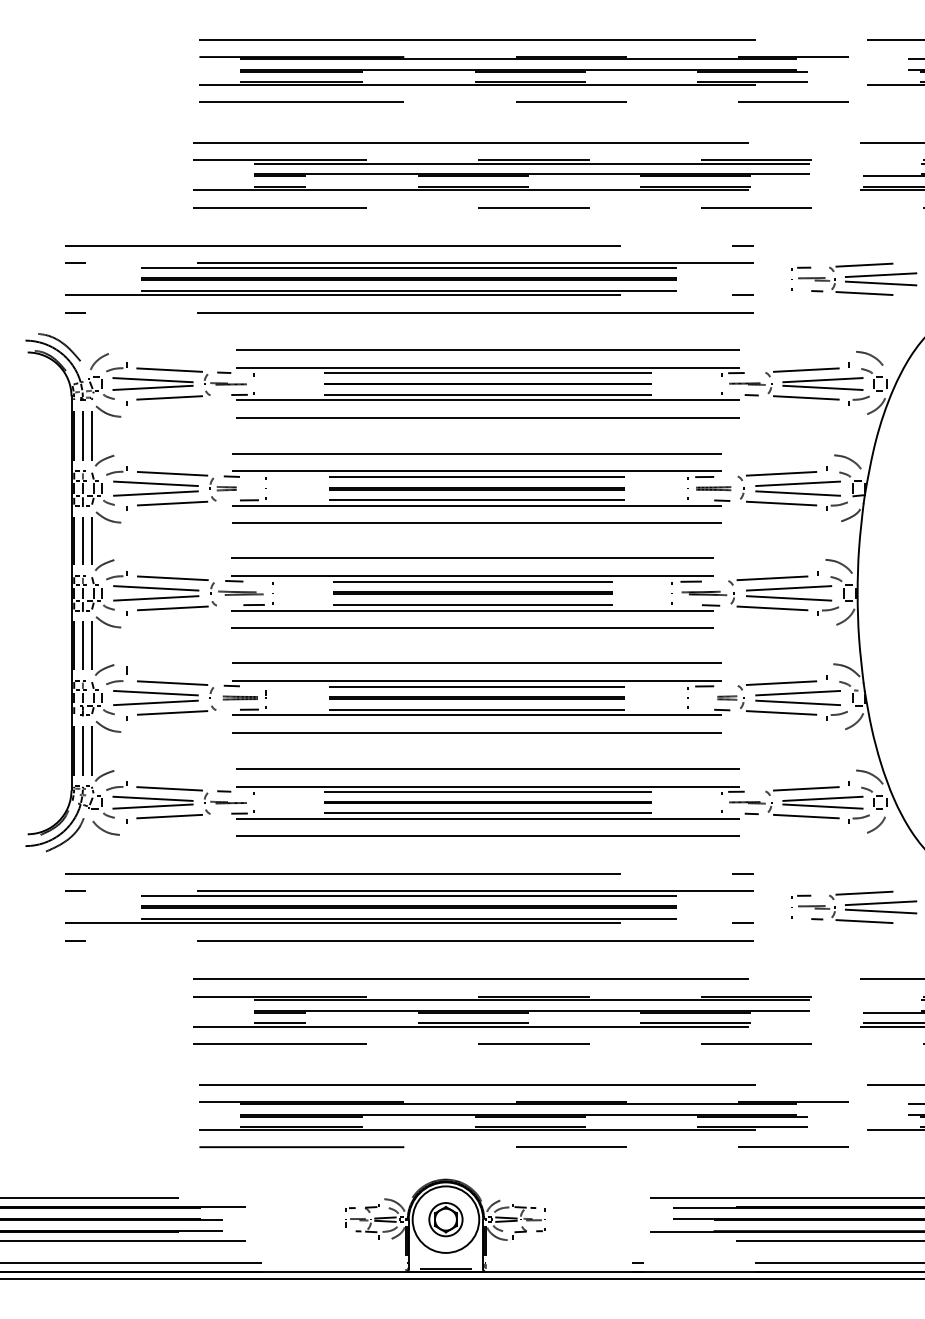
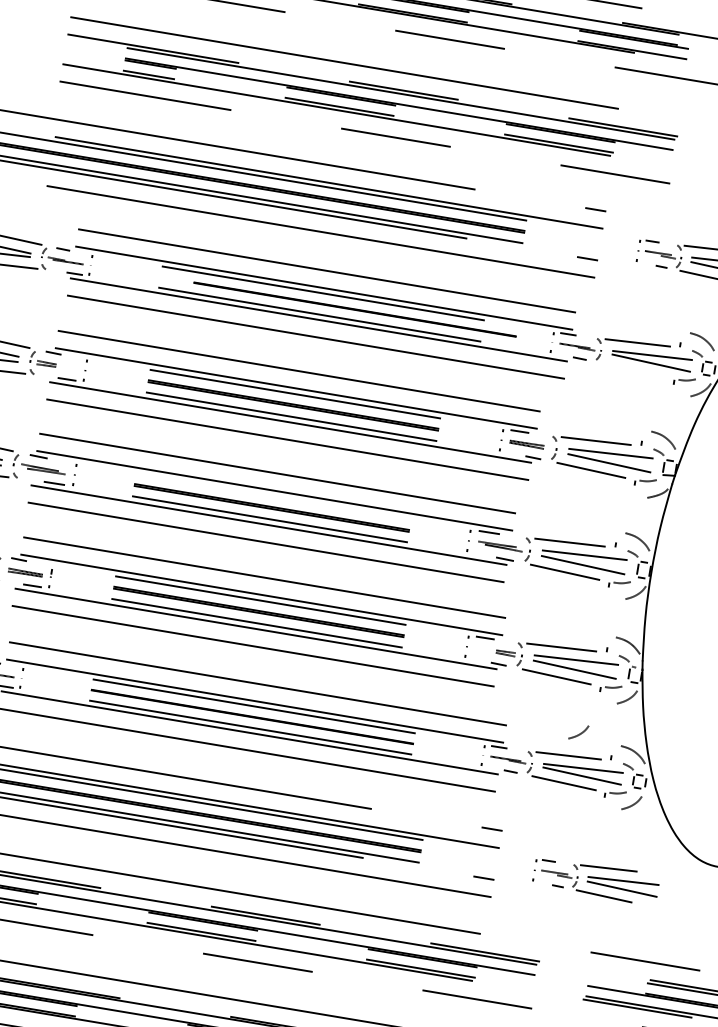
line: (487, 383) -> (354, 309), moved
line: (806, 397) -> (633, 369), removed
line: (472, 581) -> (273, 496), removed
curve: (813, 764) -> (579, 733), added

